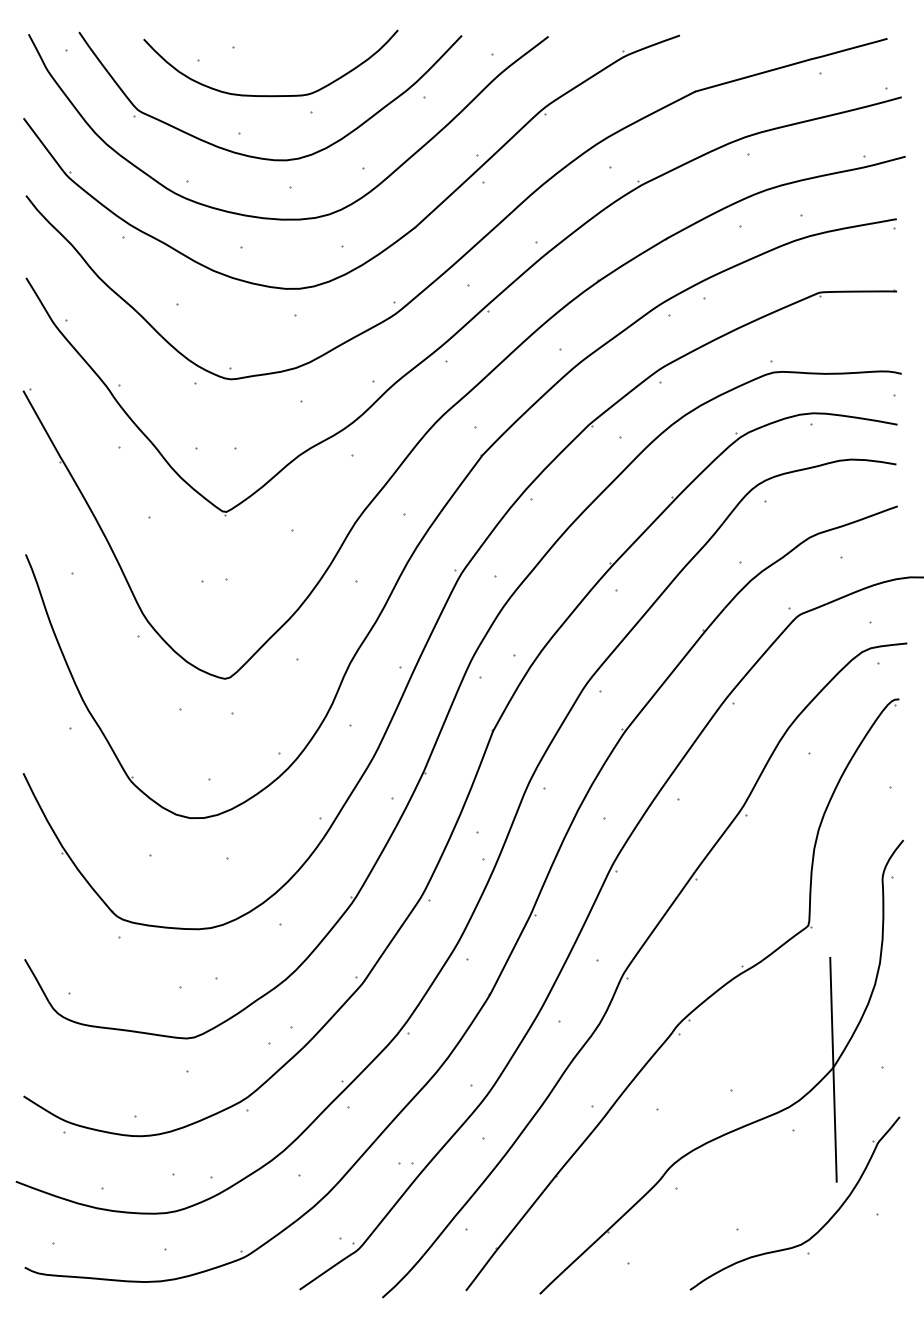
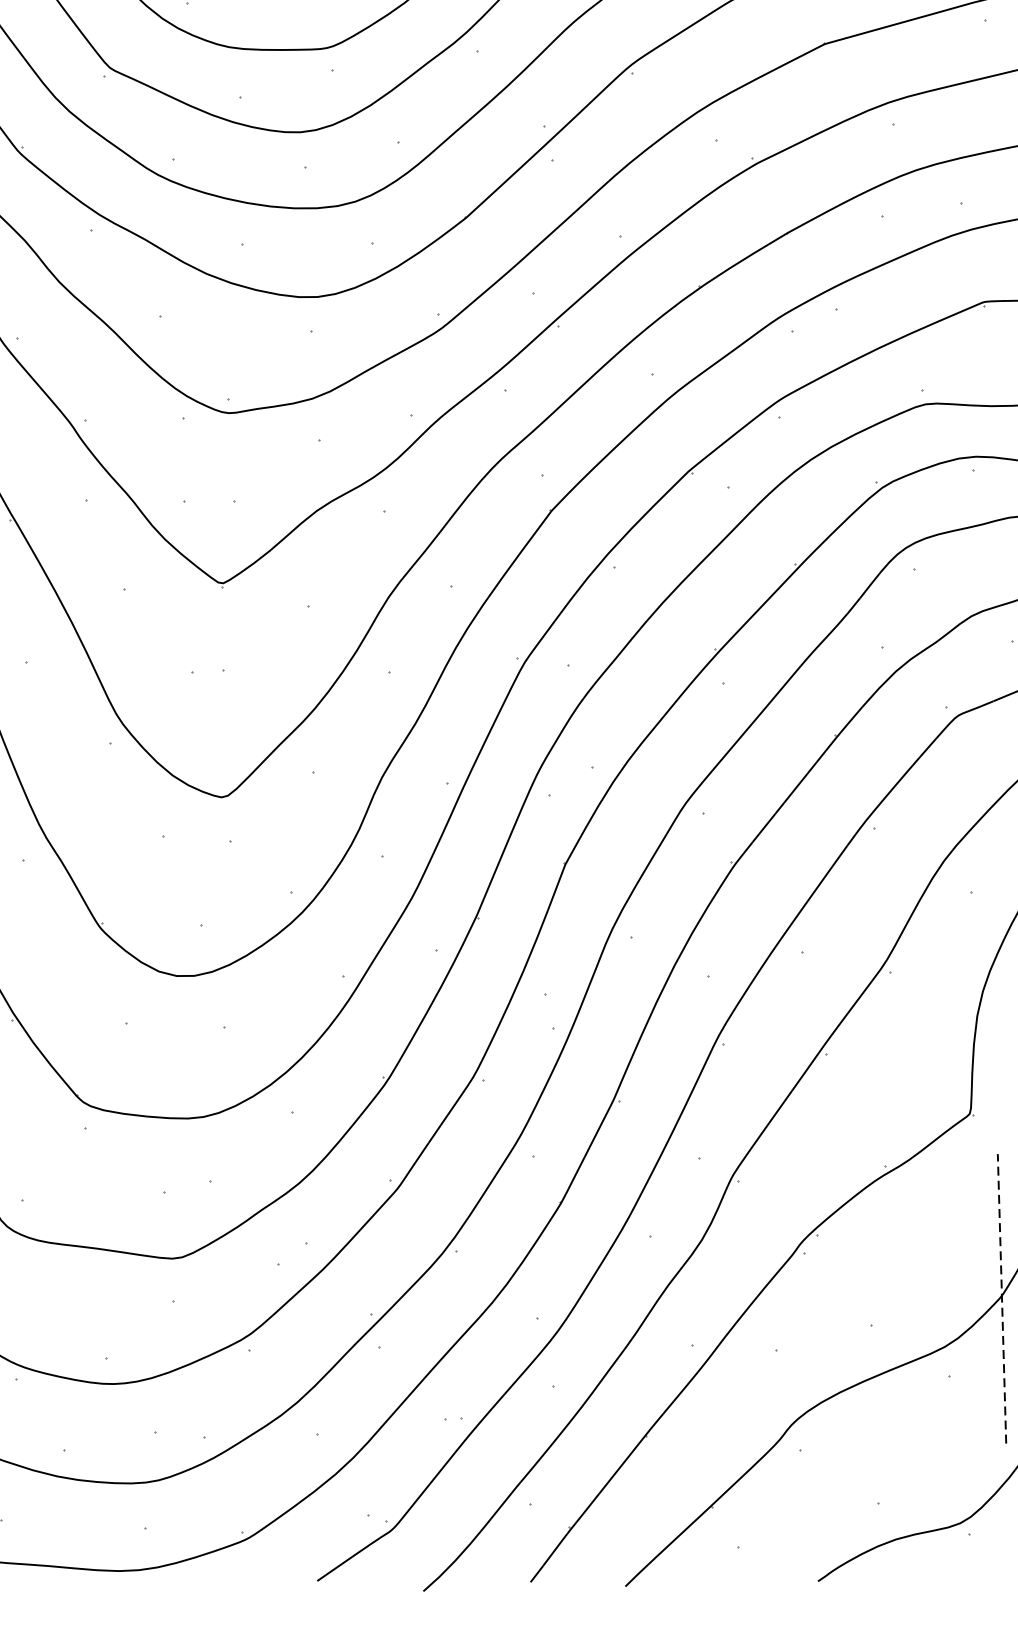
line: (833, 1069) -> (1002, 1298), solid -> dashed

